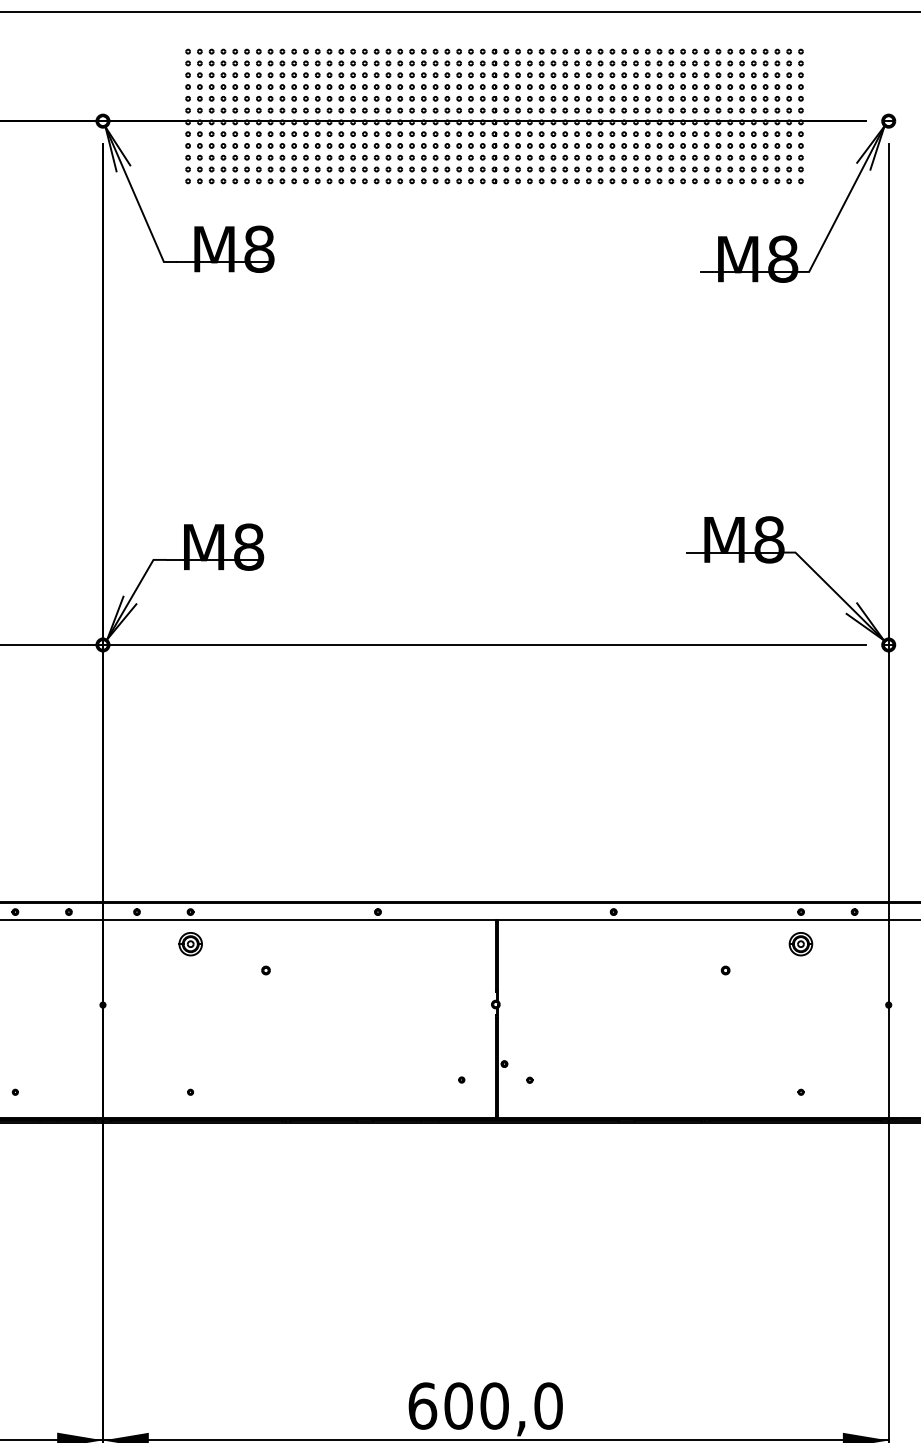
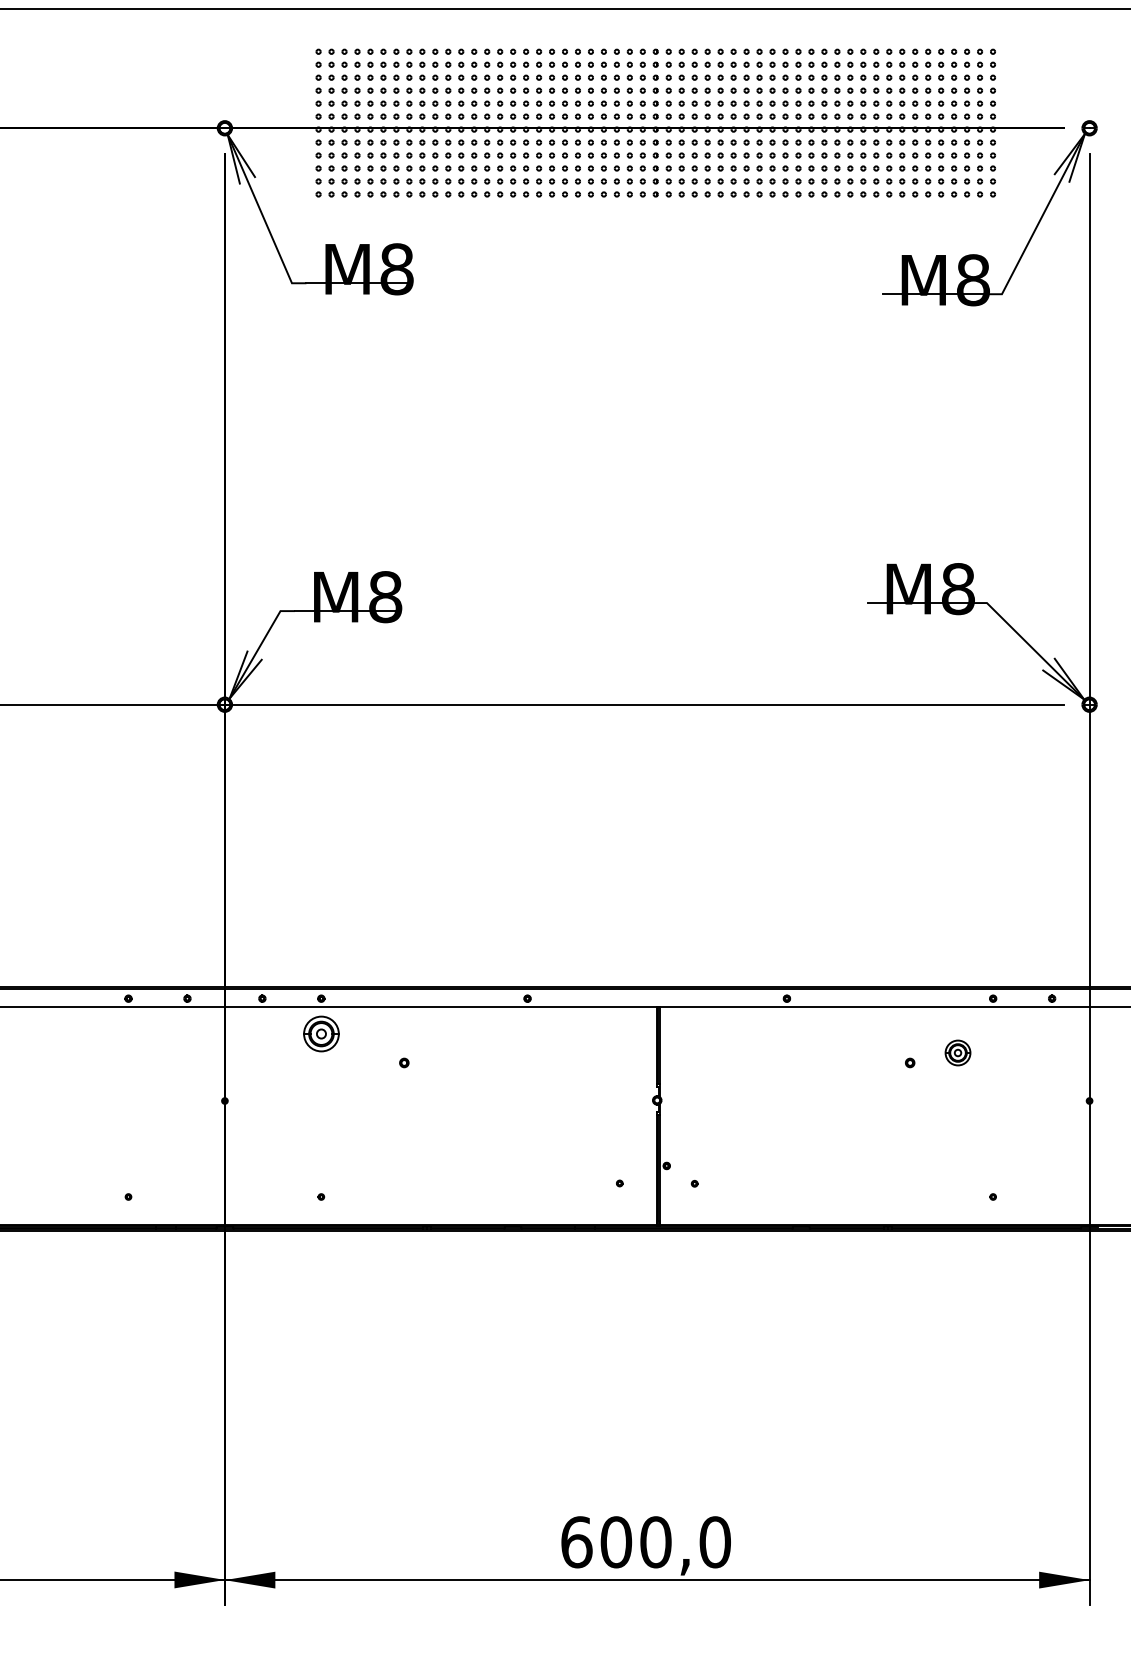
part: (190, 943) -> (321, 1033), size x1.4
part: (800, 943) -> (957, 1052), moved

